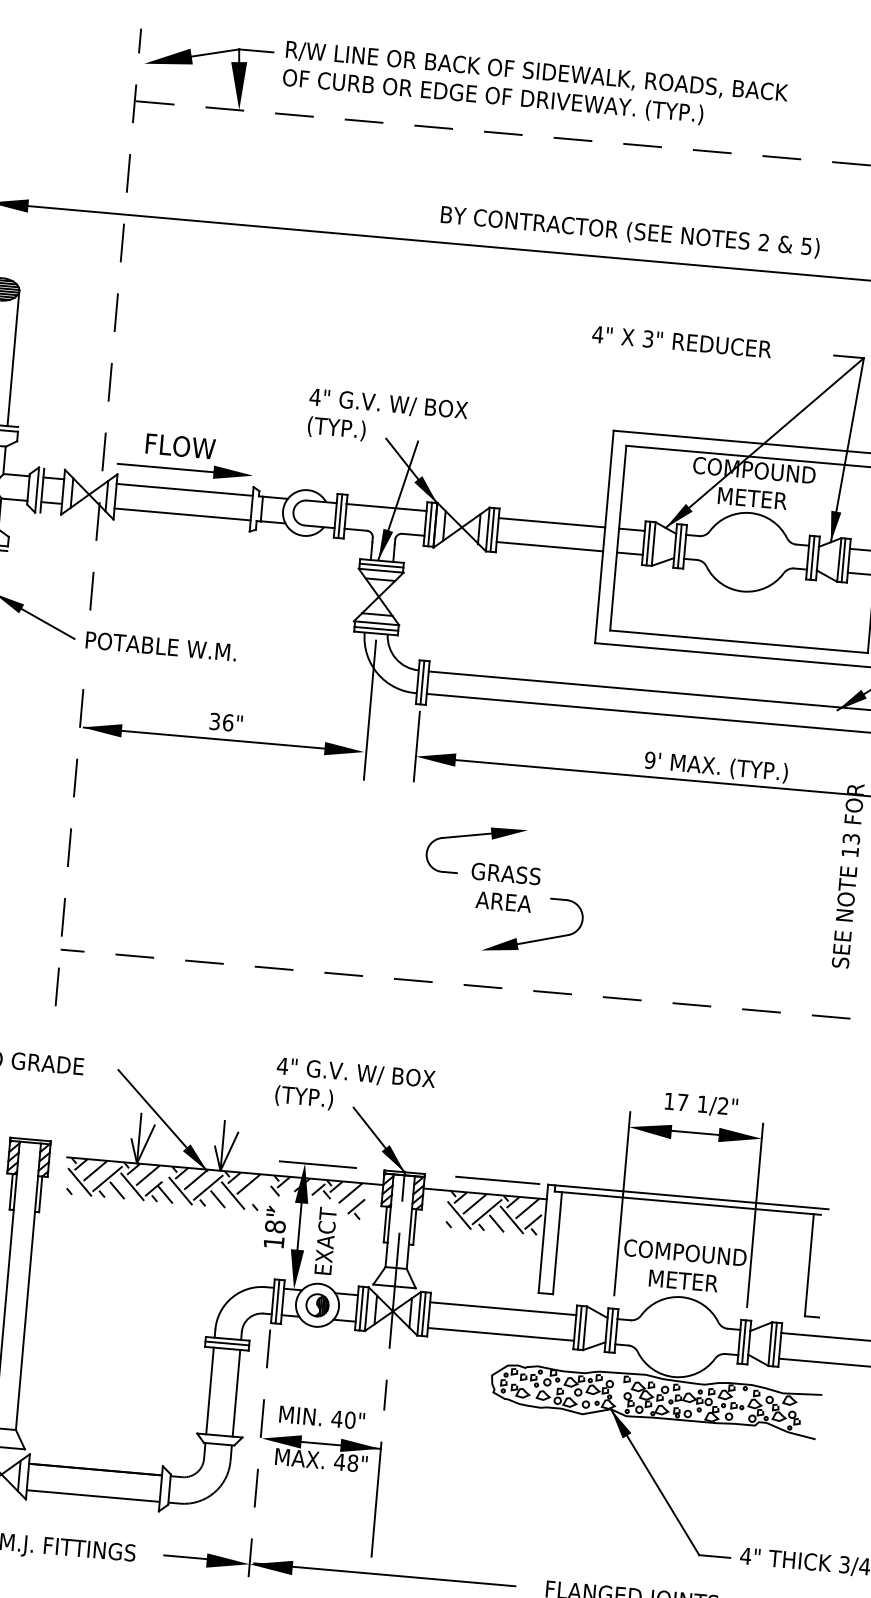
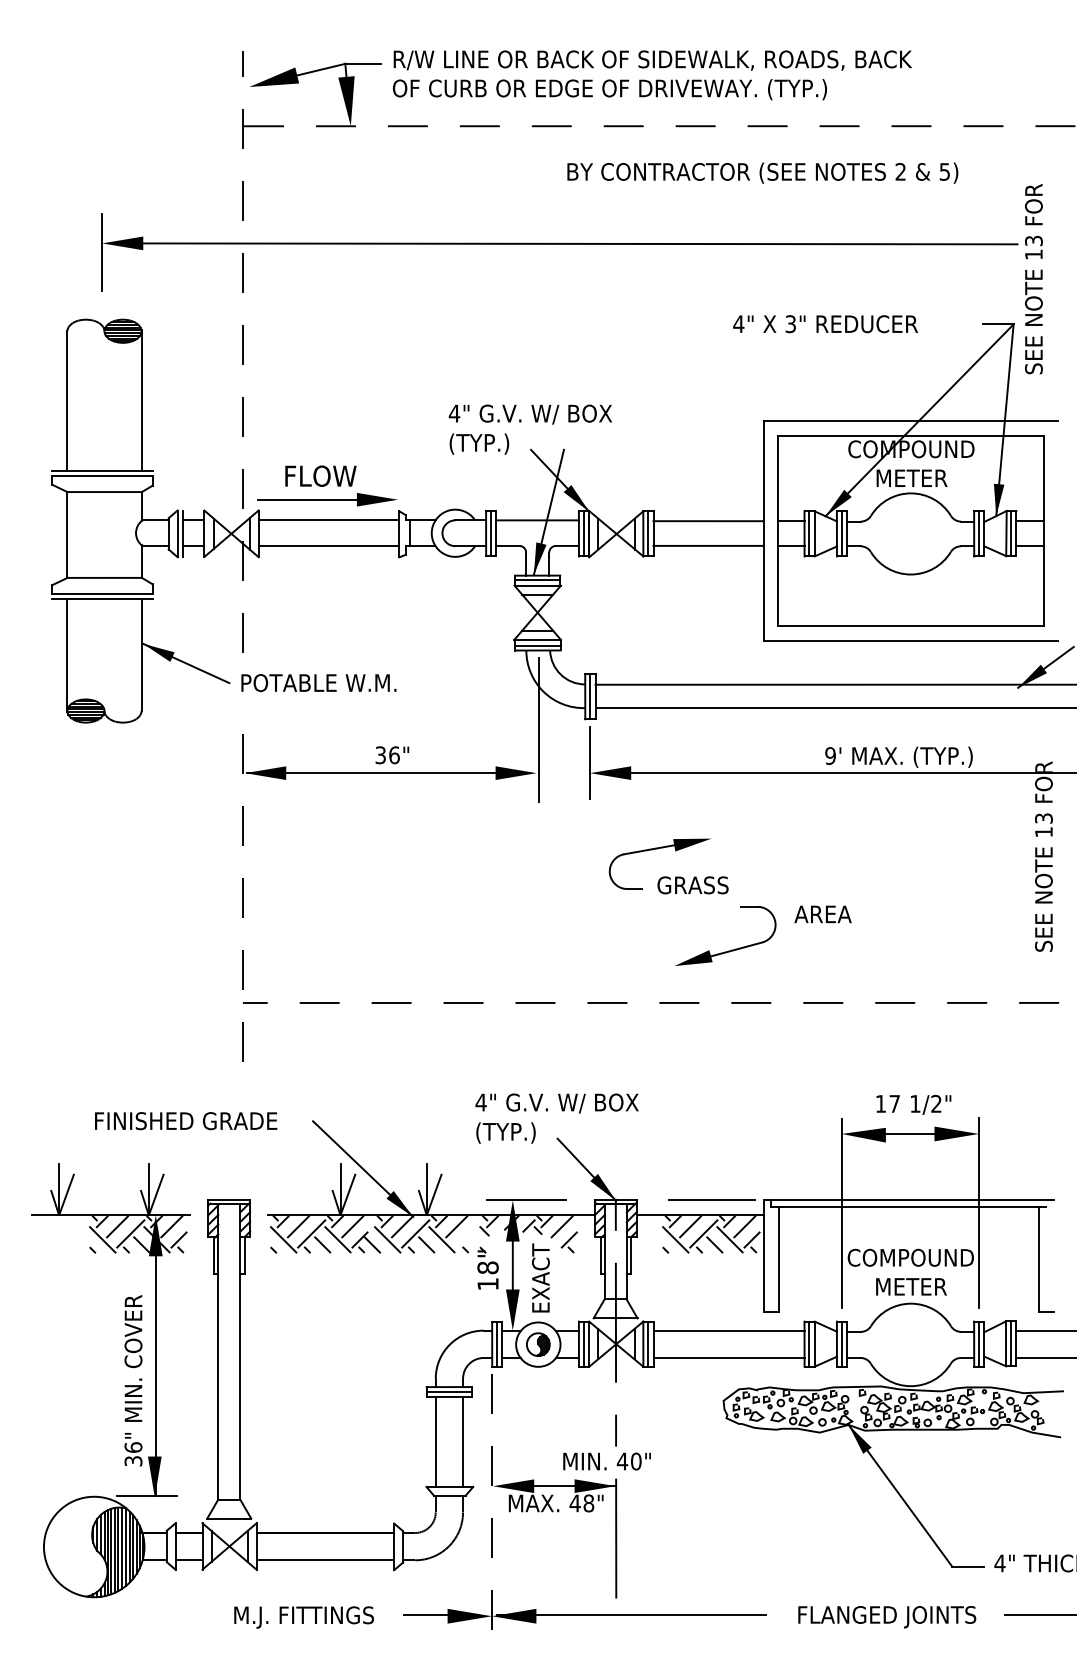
text: (630, 231) -> (762, 172), moved
text: (503, 902) -> (822, 914), moved
text: (321, 1417) -> (606, 1461), moved

